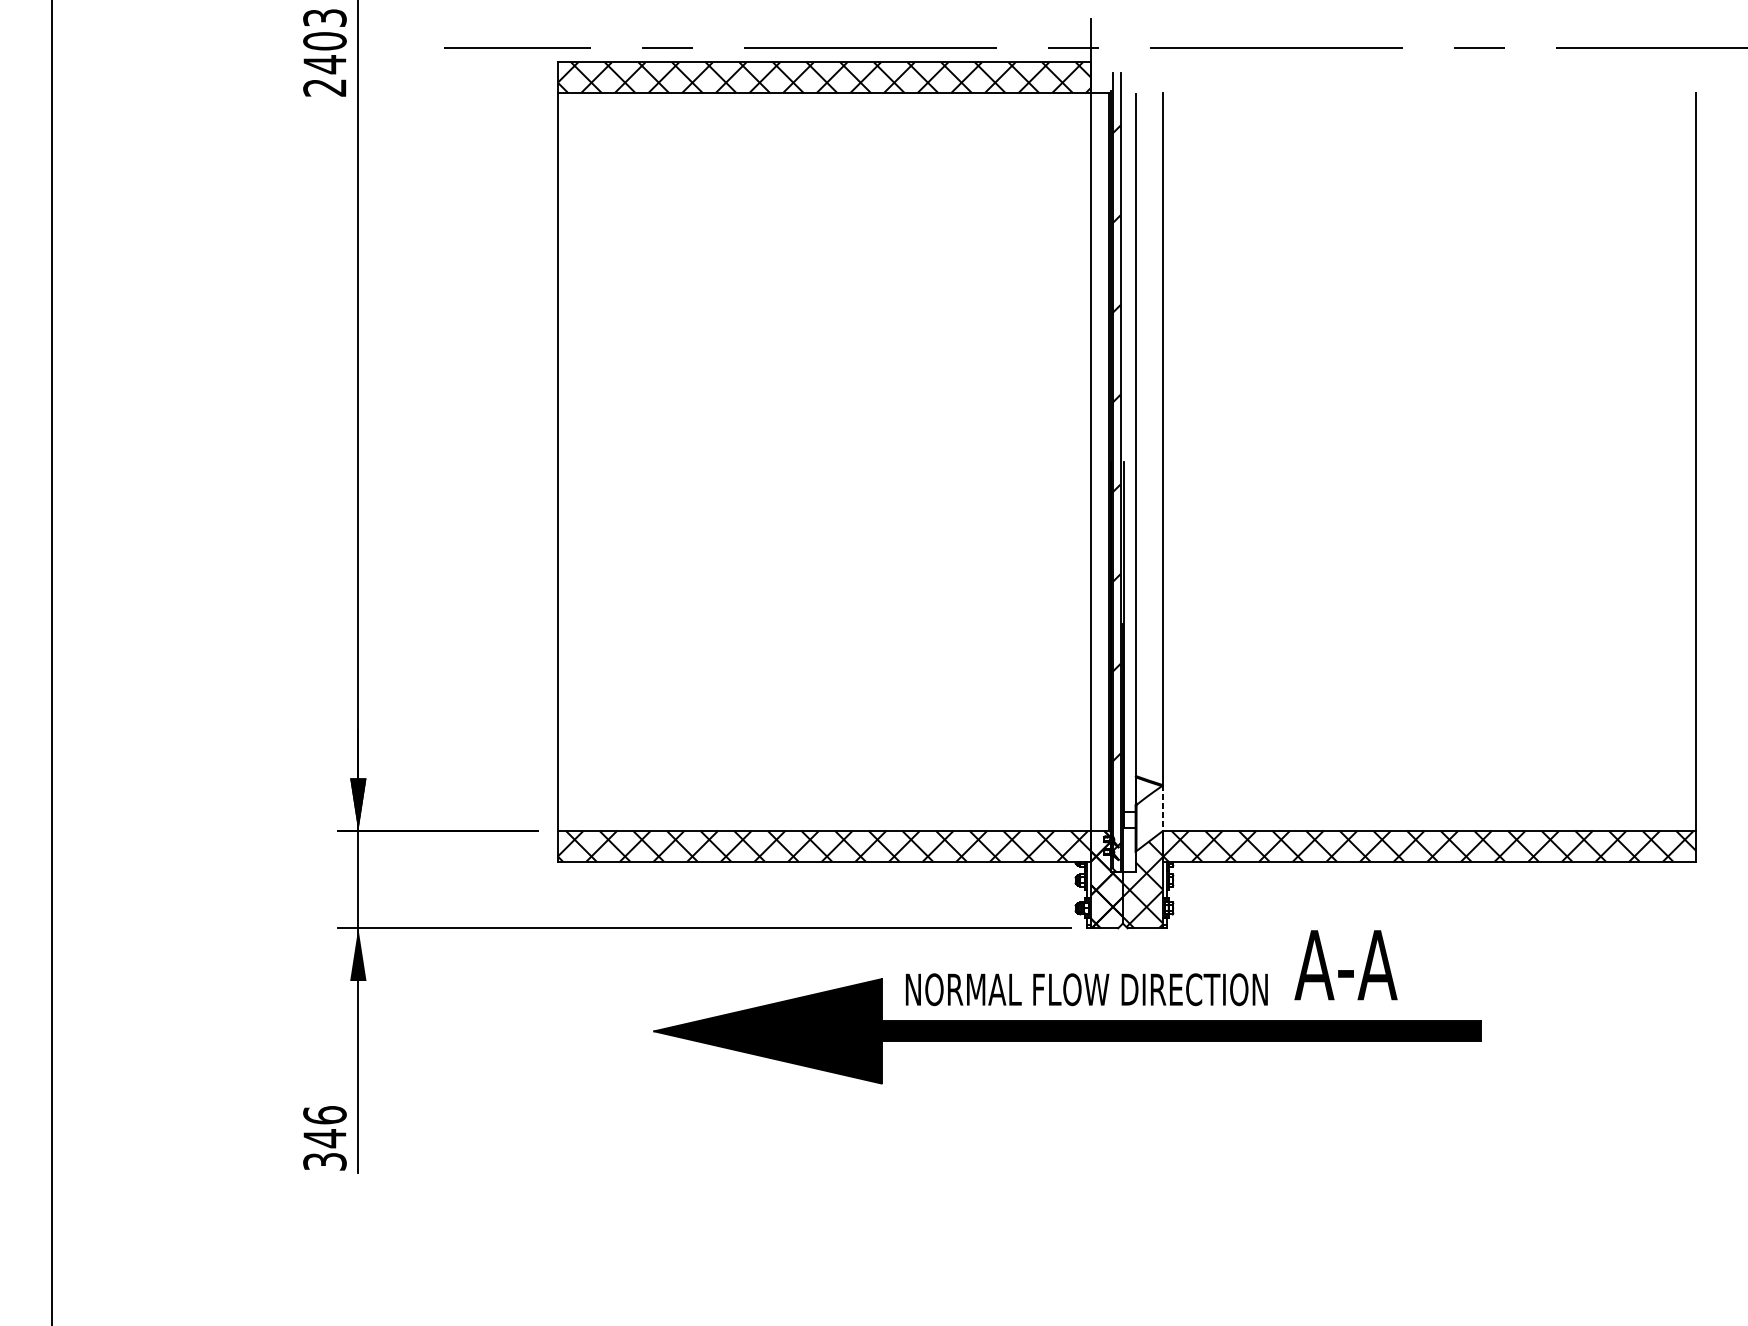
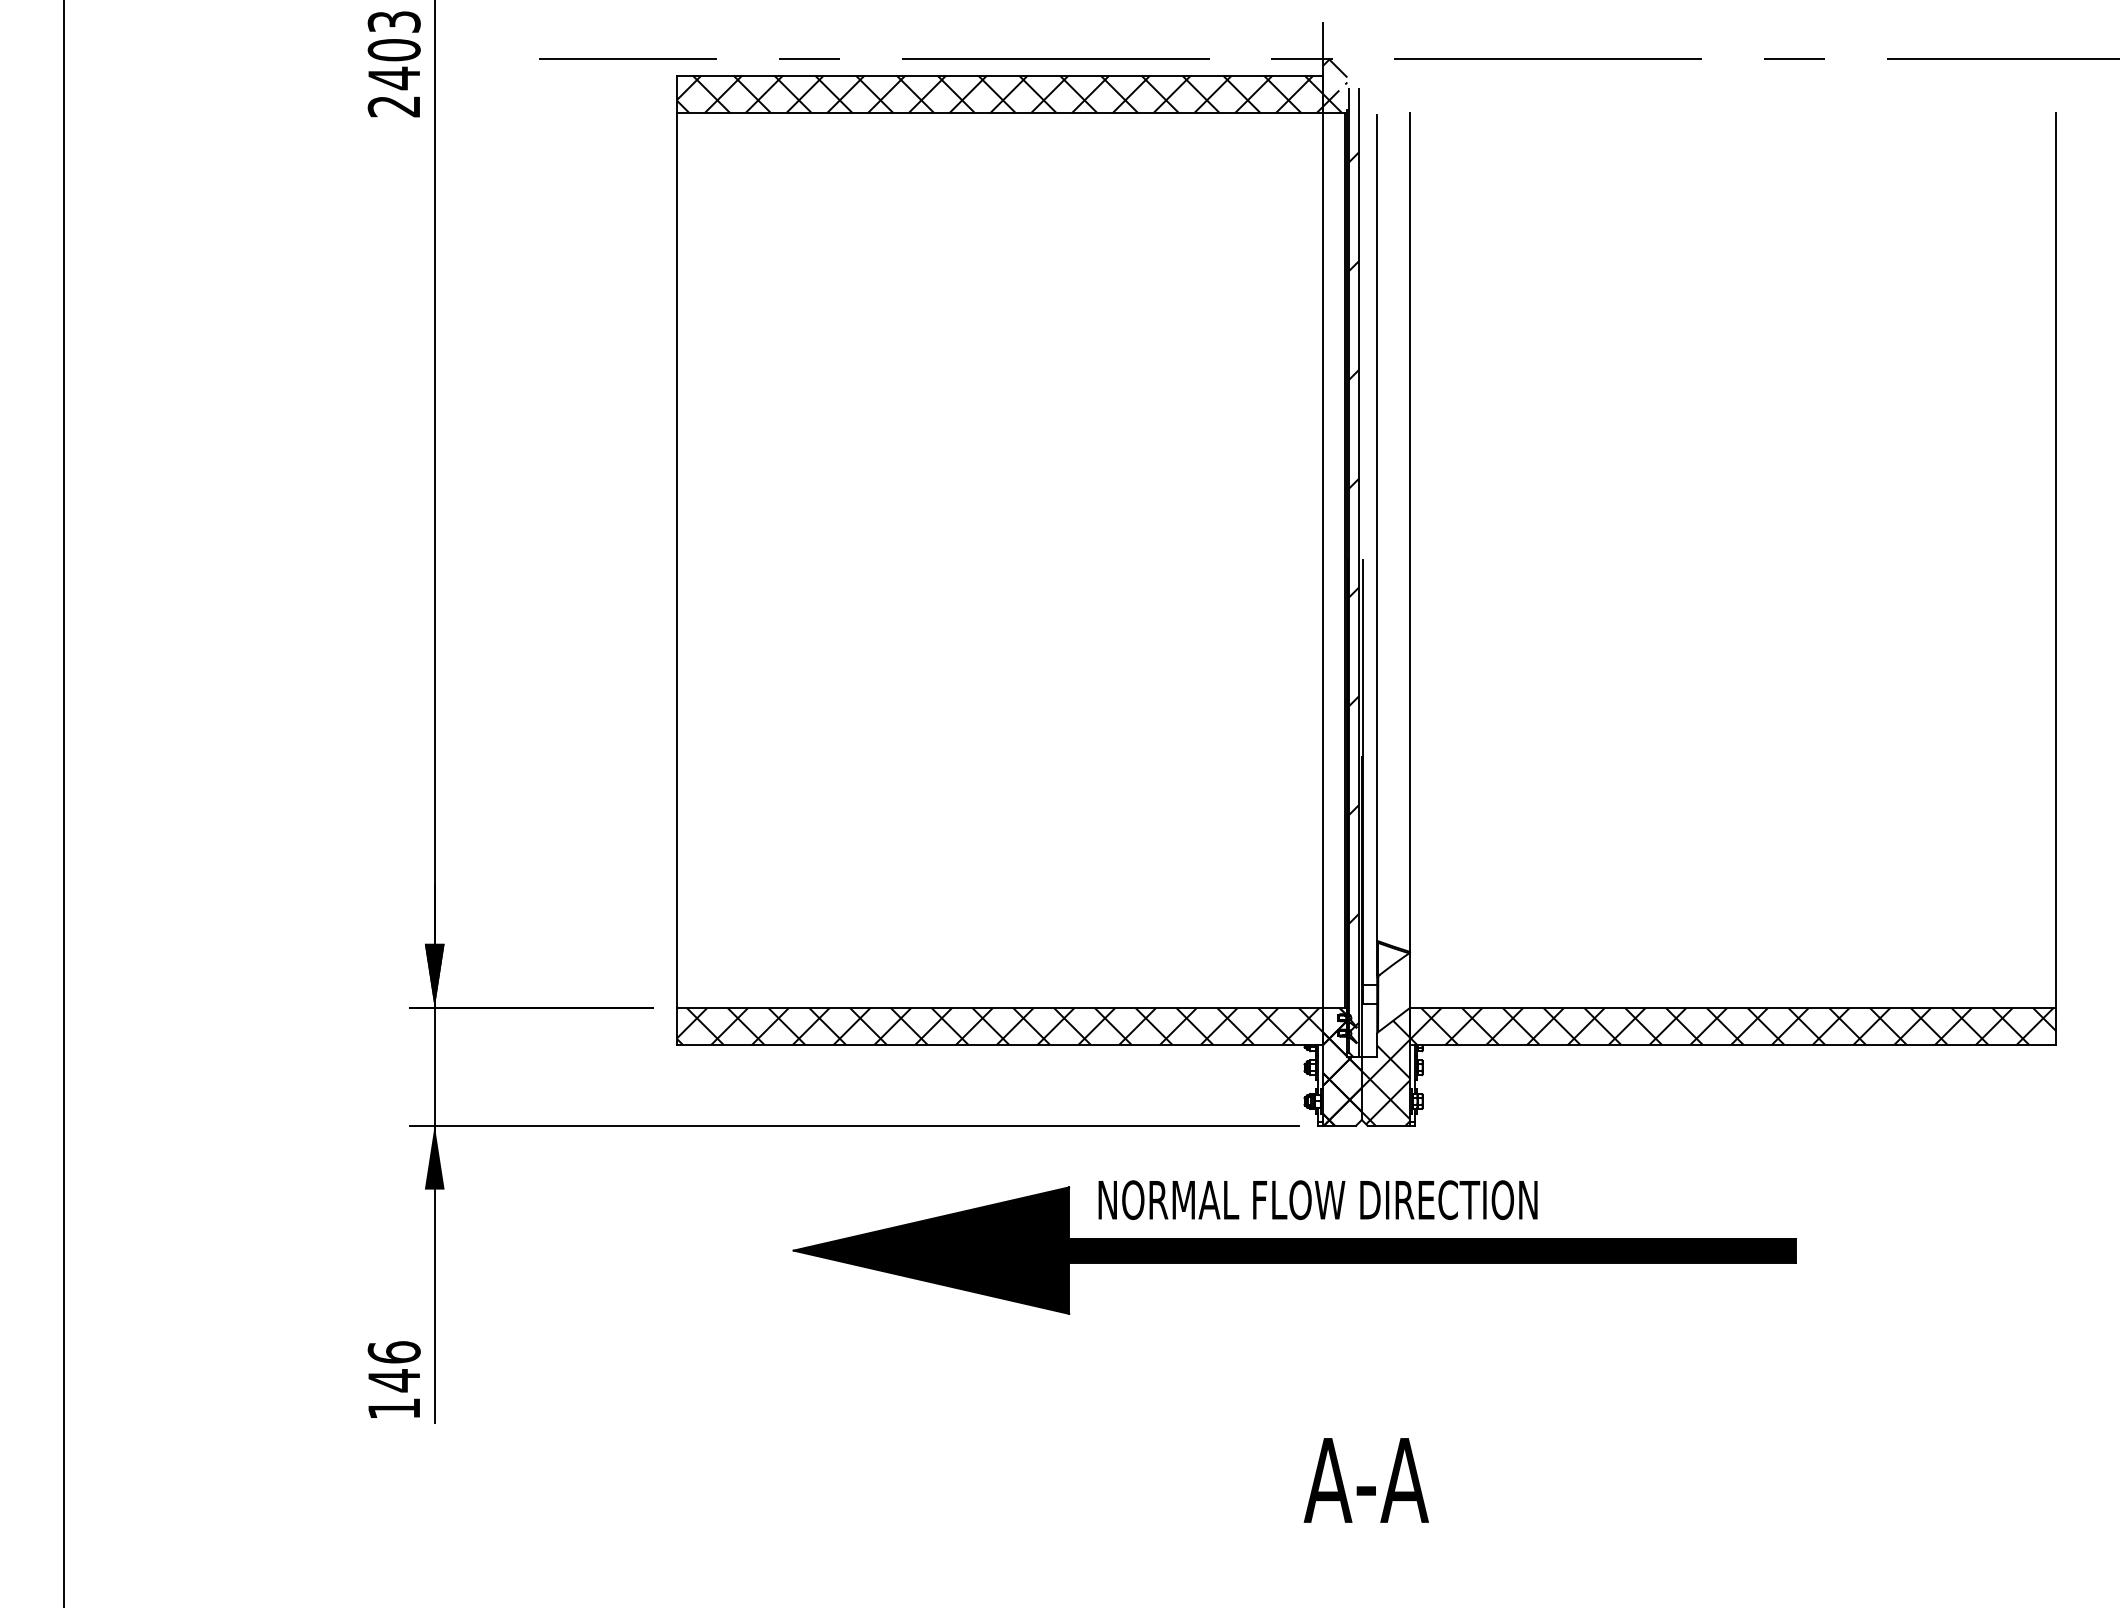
hatch: (1101, 70) -> (1335, 85), added
line: (1163, 807) -> (1410, 979), dashed -> solid
text: (1345, 965) -> (1365, 1480), moved
text: (324, 1161) -> (393, 1408), 346 -> 146

